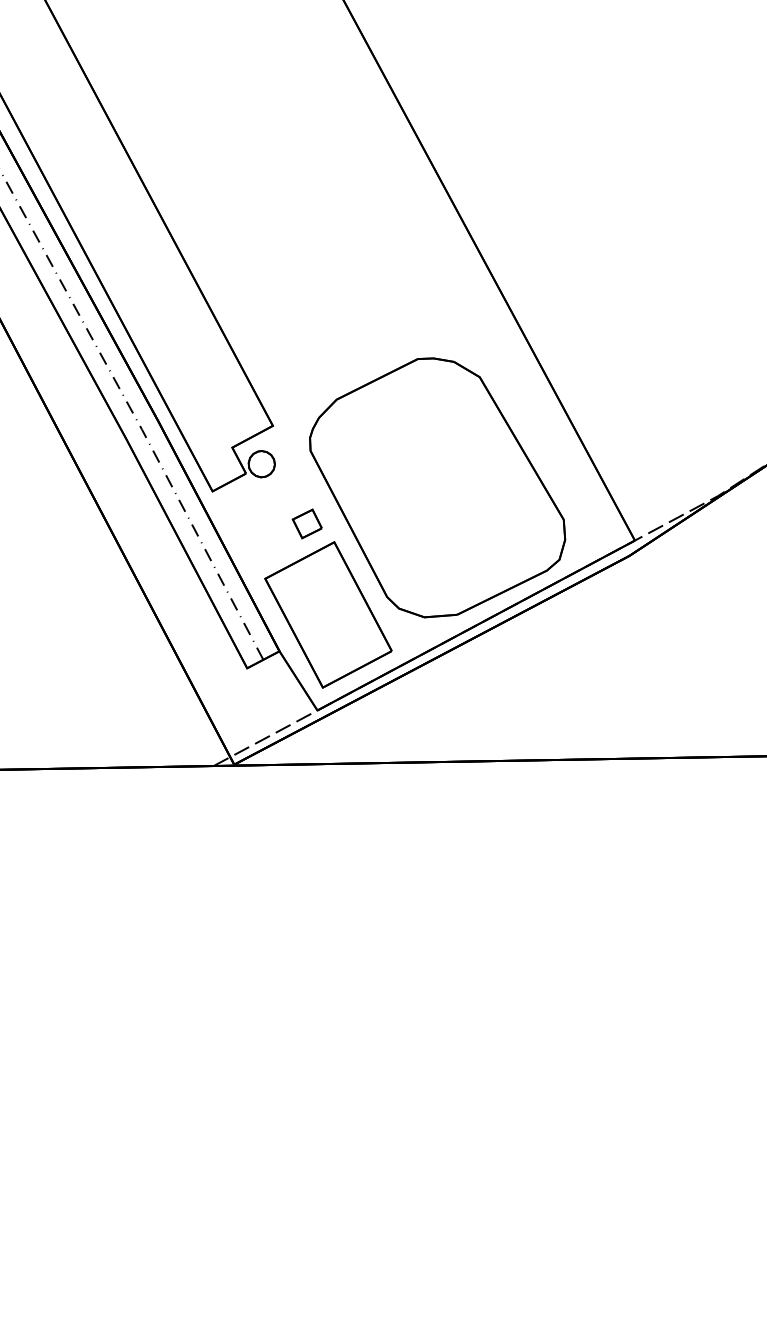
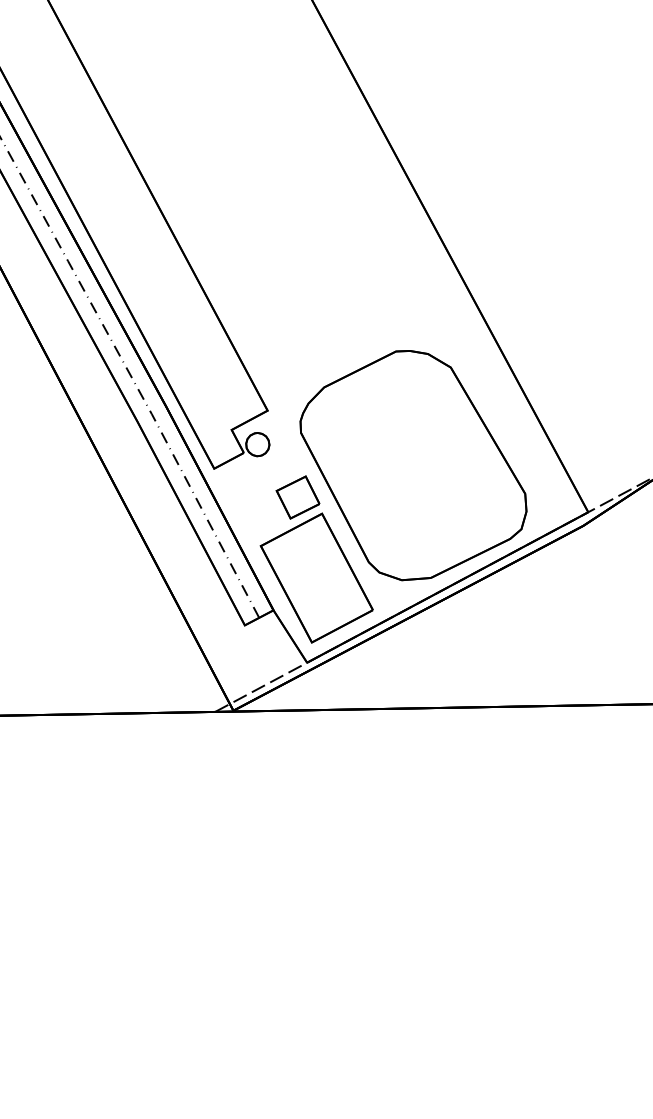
part: (307, 523) -> (298, 497), size x1.67

